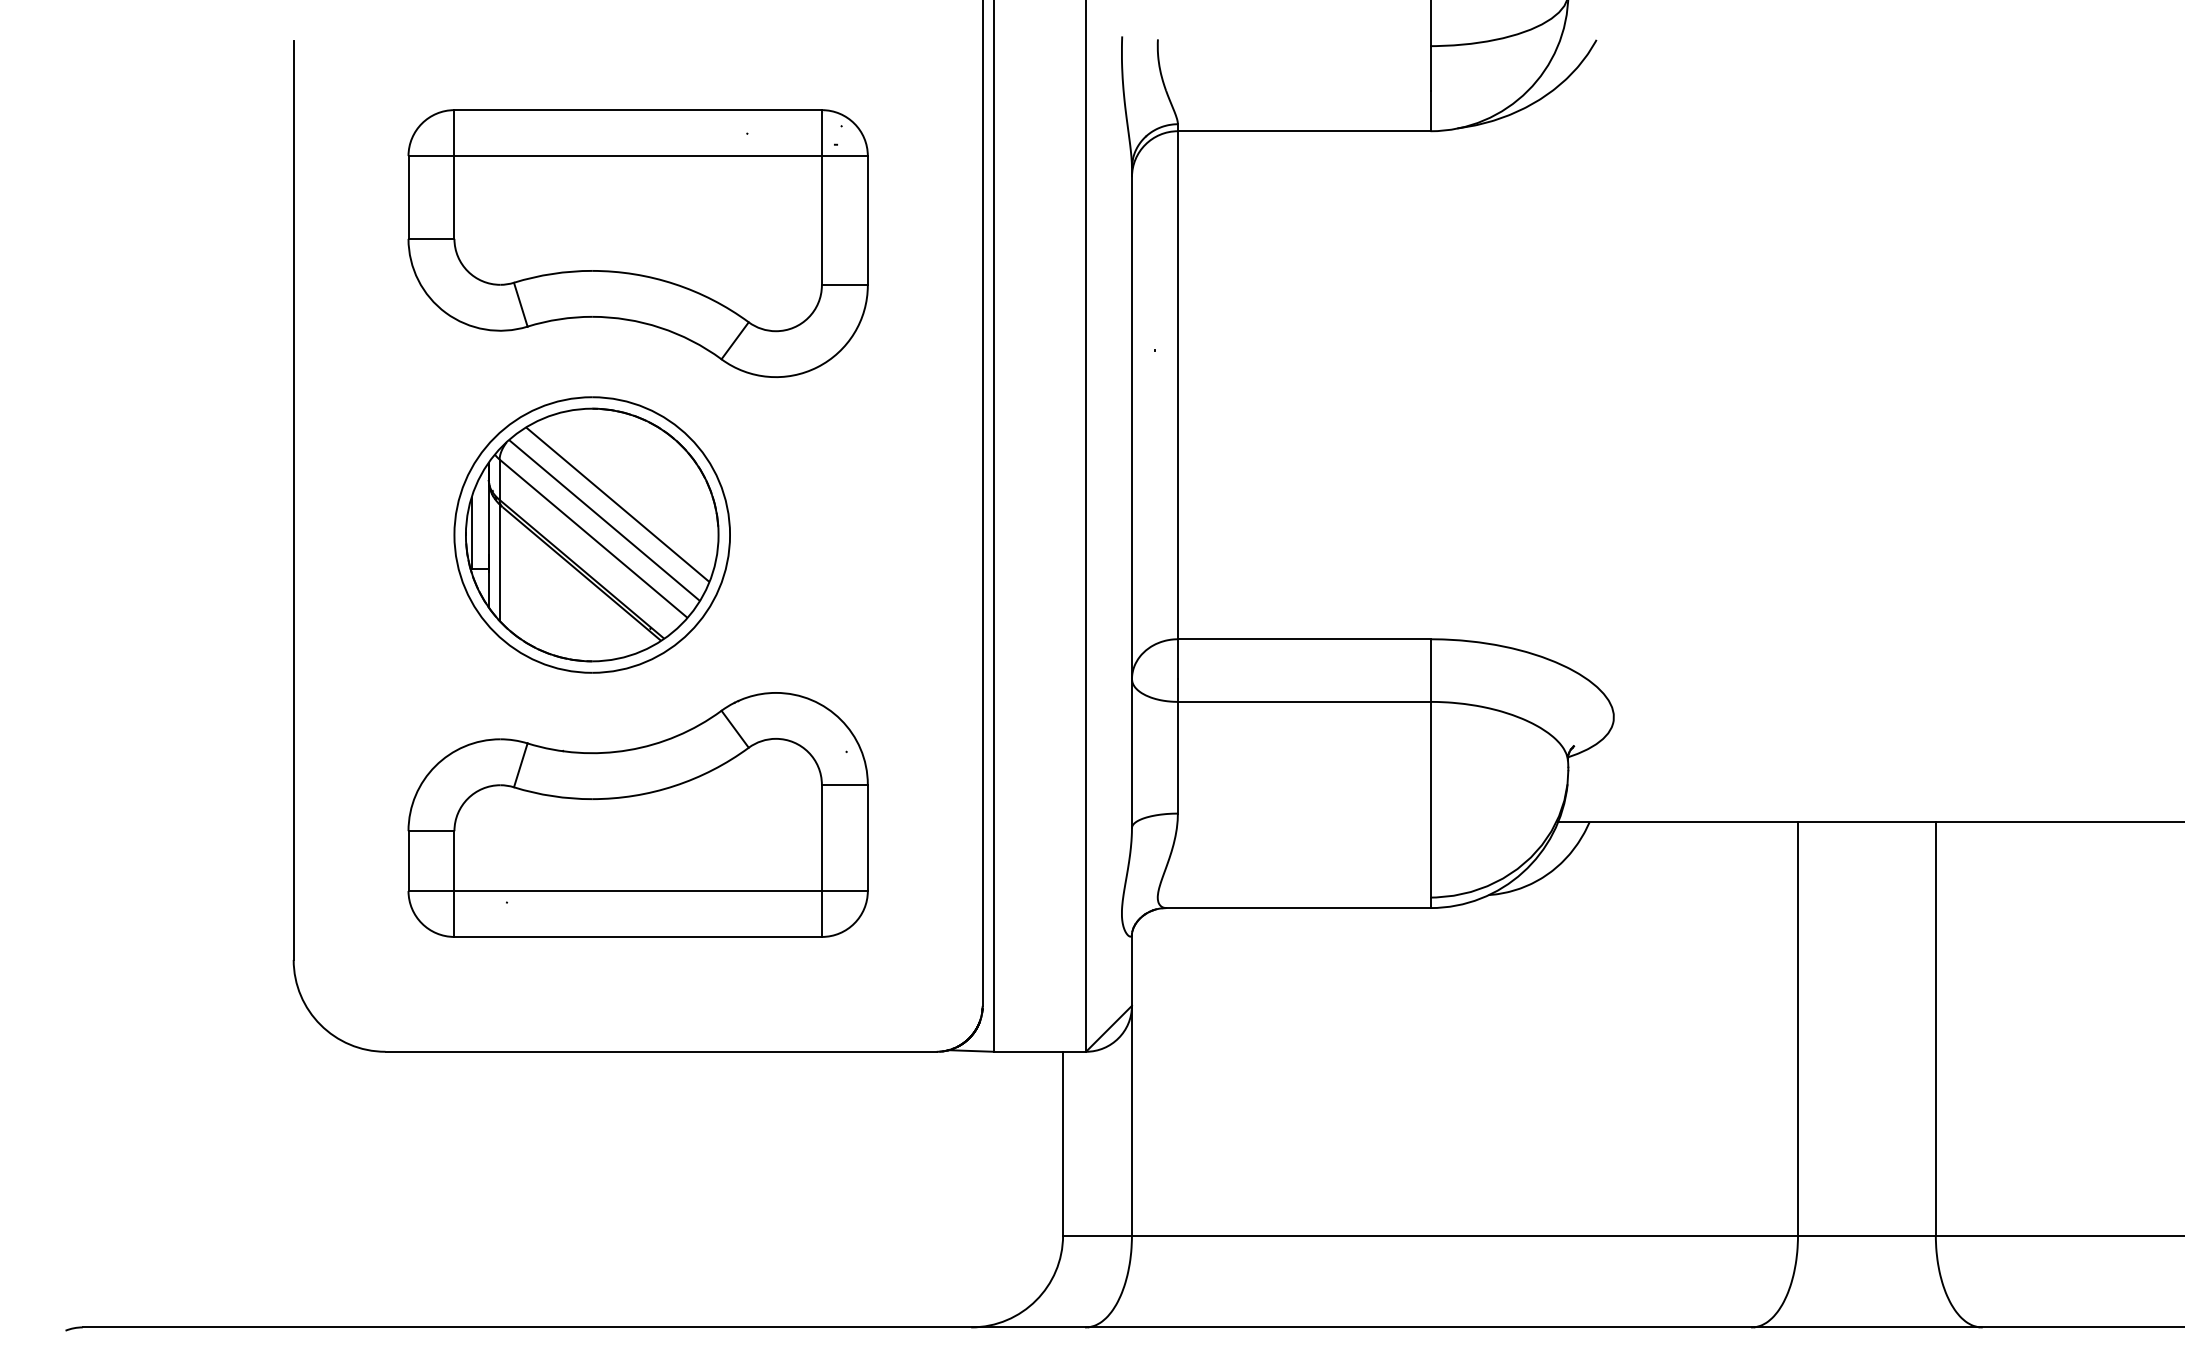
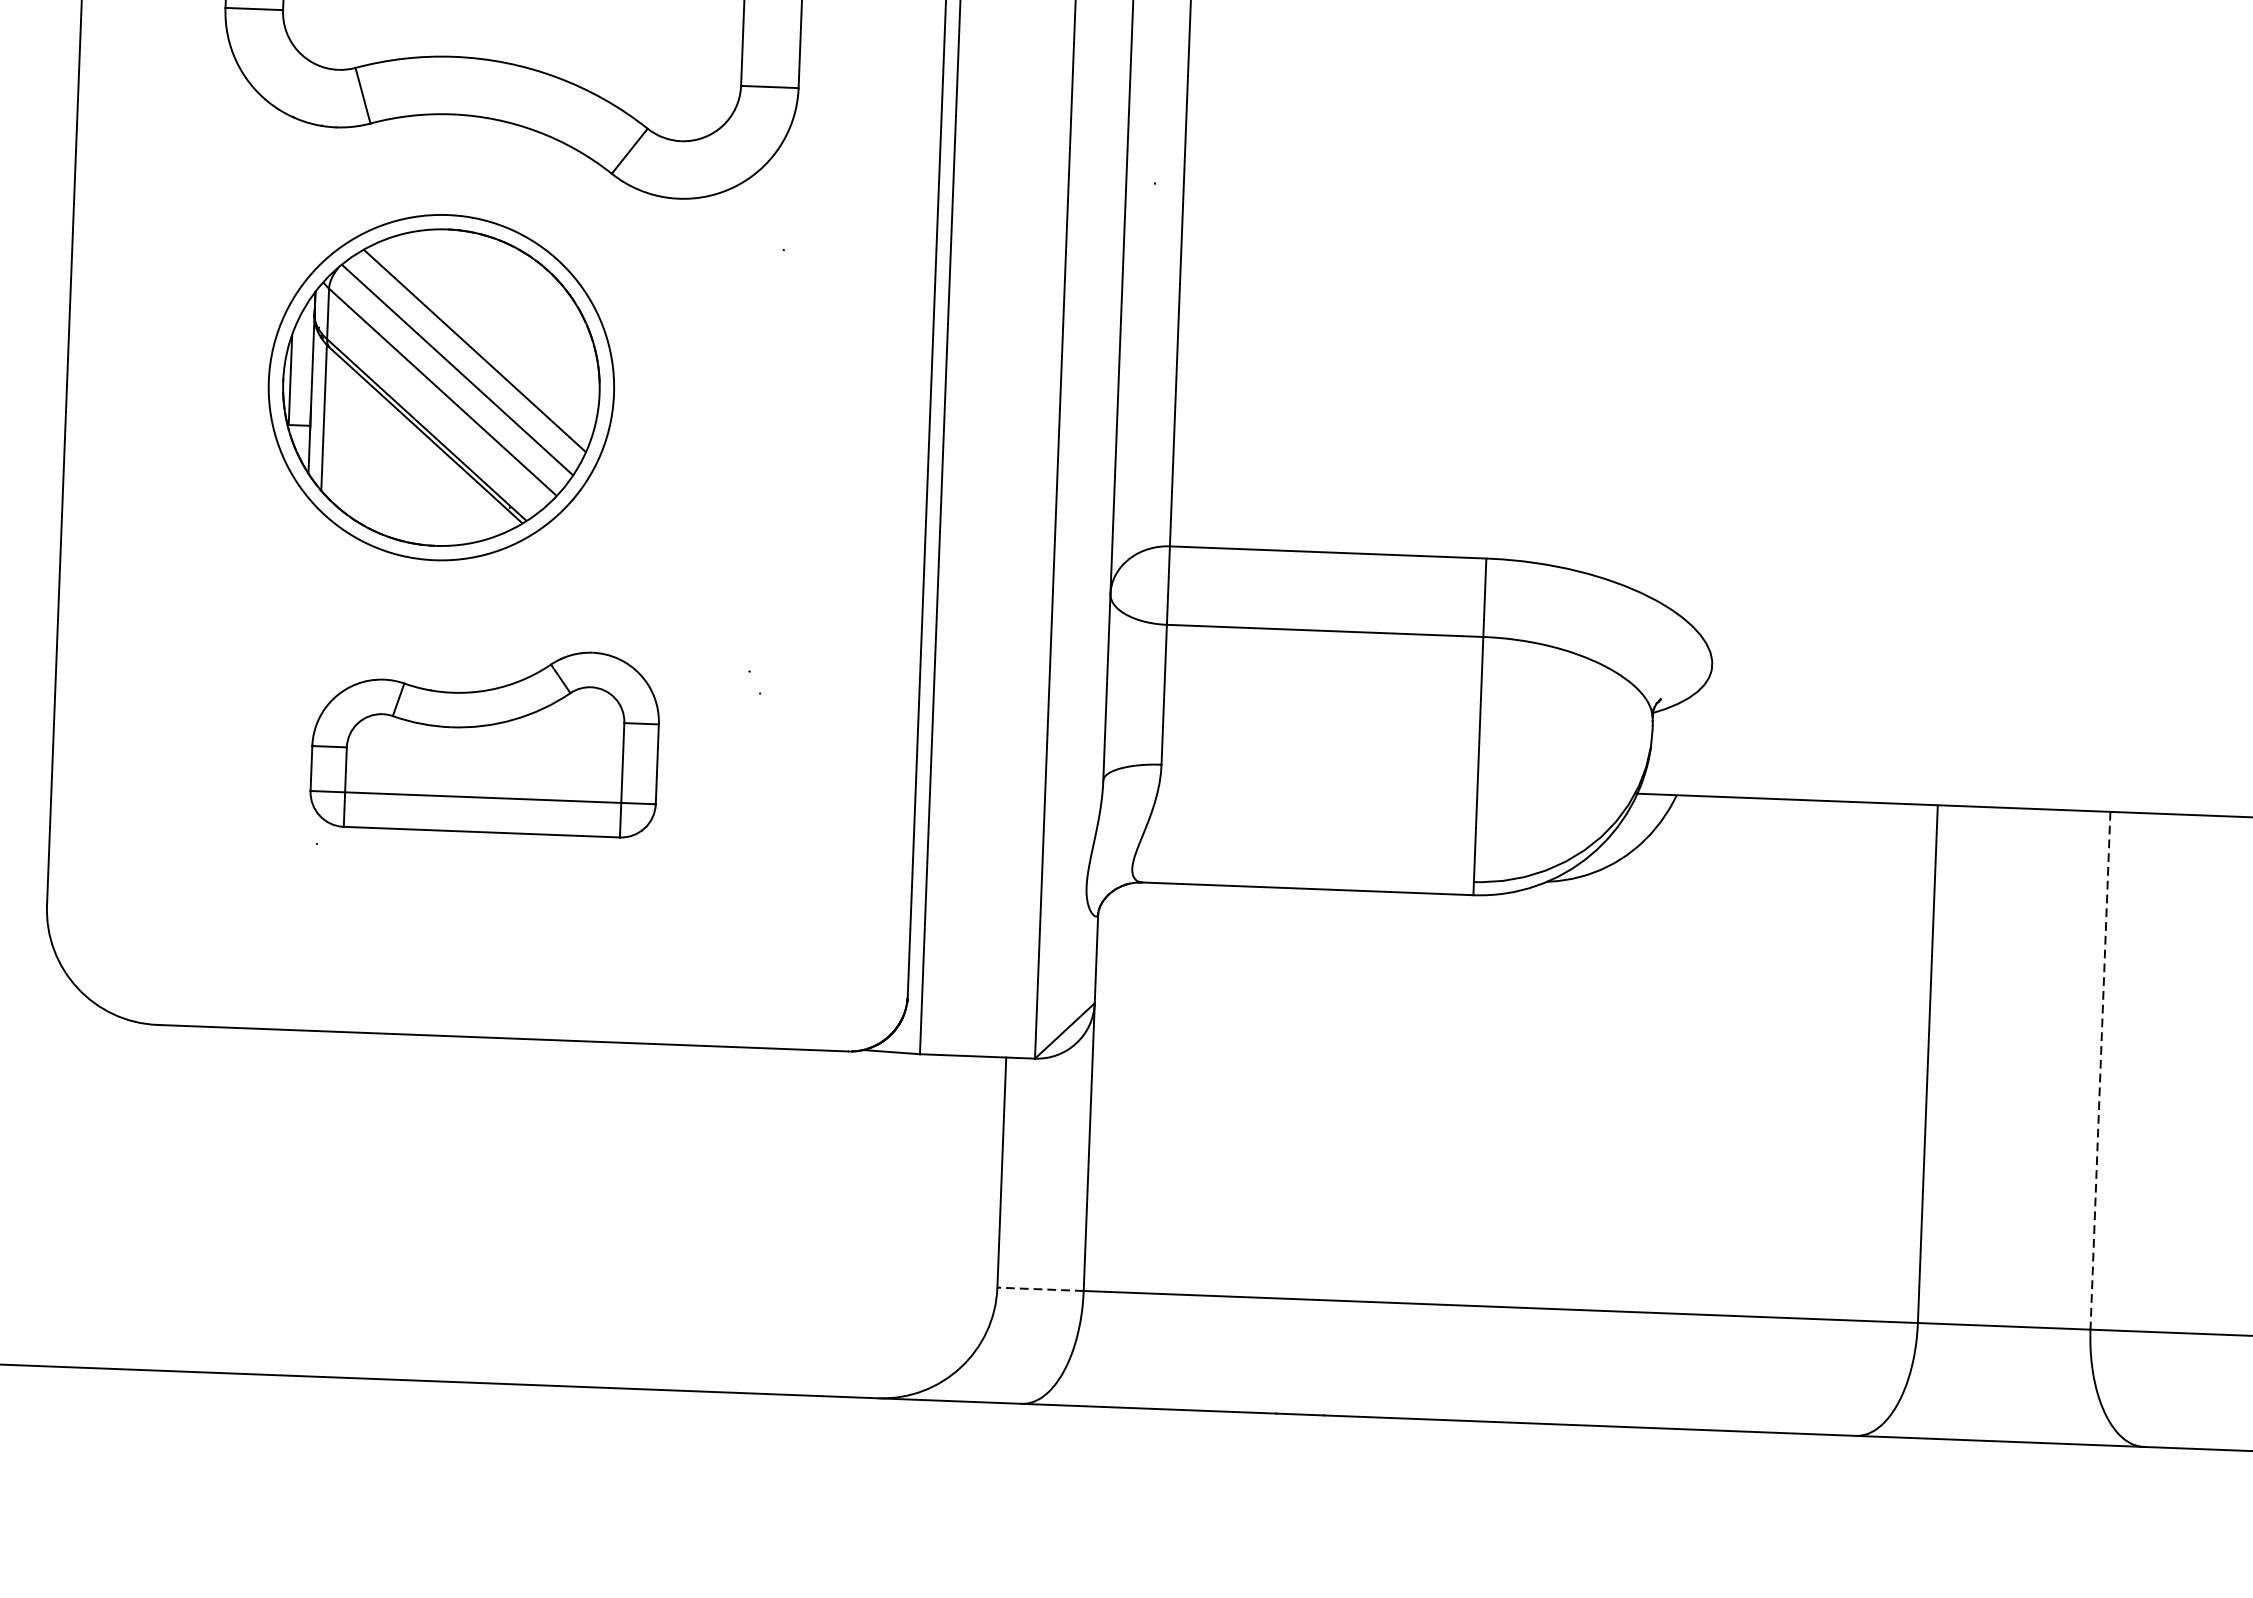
part: (637, 814) -> (484, 739), size x0.6
line: (1935, 1028) -> (2100, 1070), solid -> dashed
line: (1097, 1235) -> (1040, 1289), solid -> dashed

